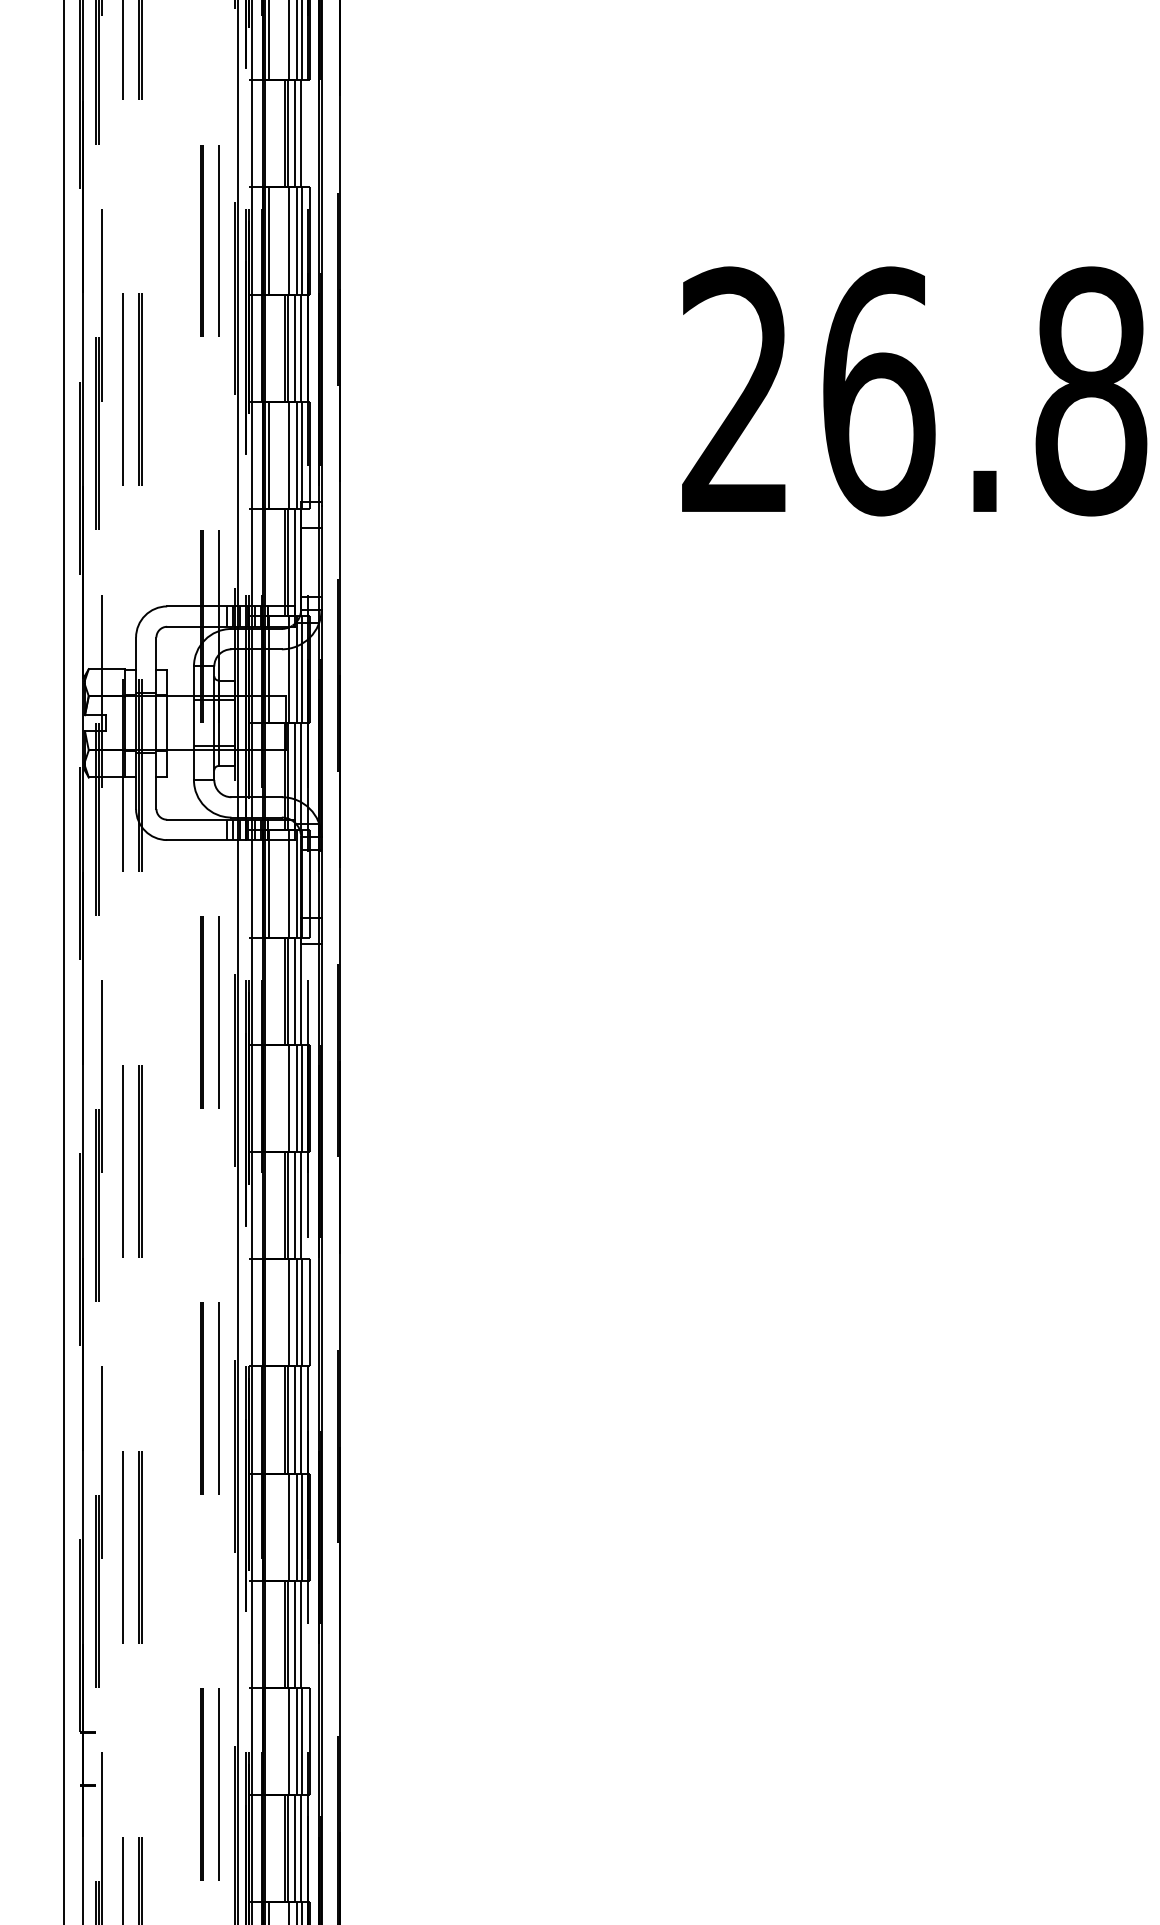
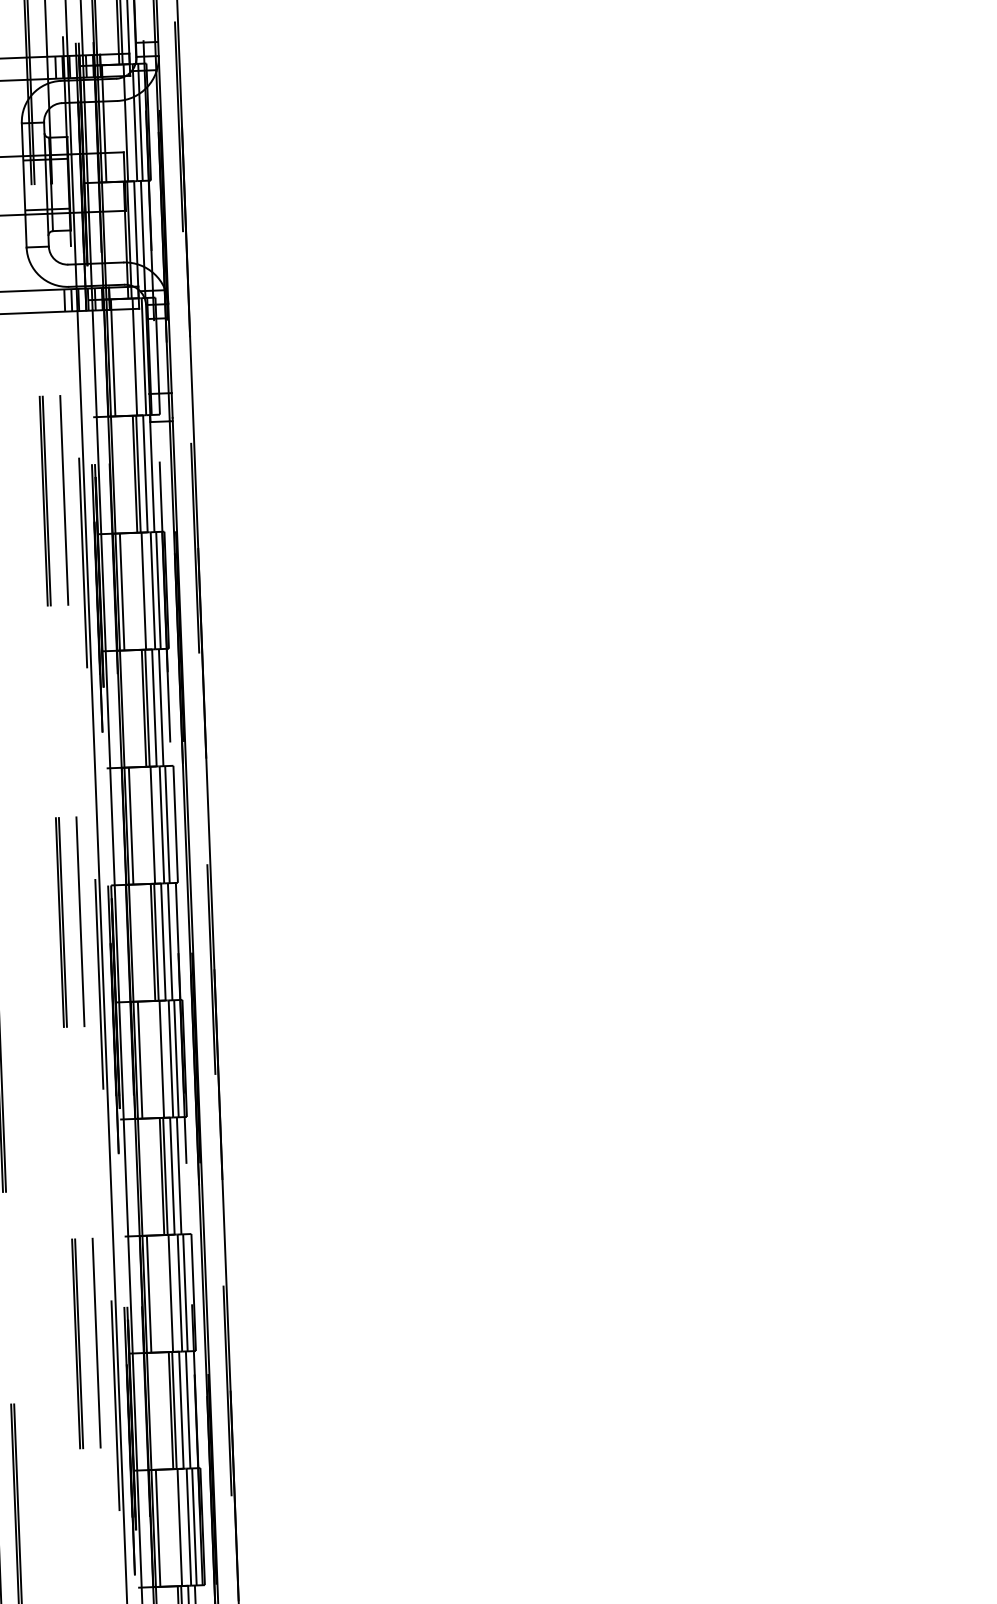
line: (269, 1097) -> (122, 590), added
line: (269, 1312) -> (131, 825), added
line: (269, 1526) -> (140, 1059), added
line: (269, 1741) -> (149, 1294), added

